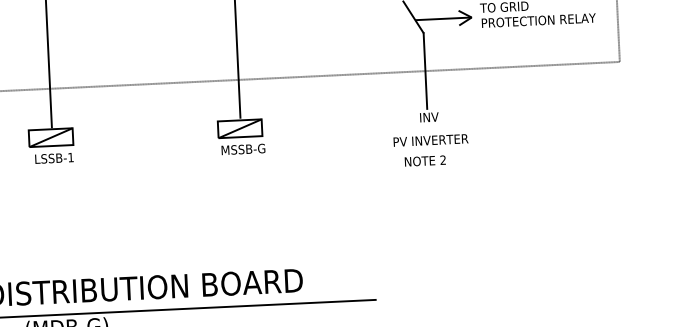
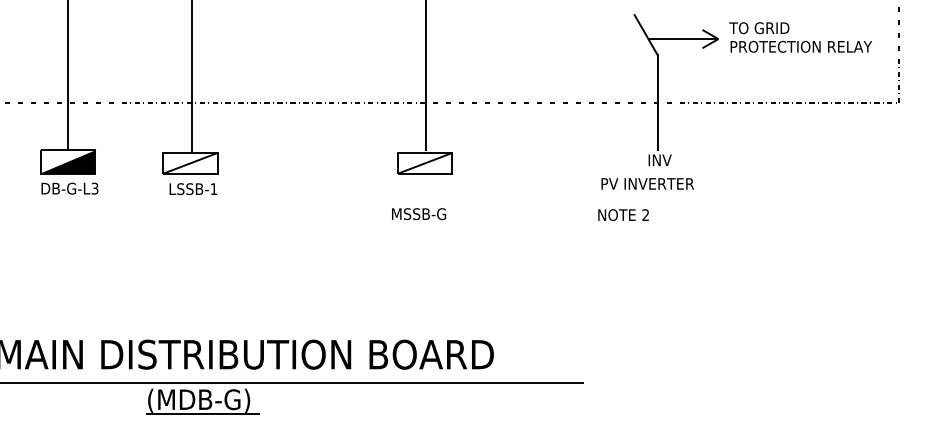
text: (430, 140) -> (647, 183), moved
text: (243, 149) -> (419, 214), moved
text: (425, 160) -> (623, 214), moved

